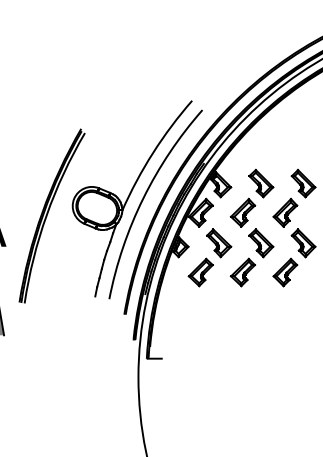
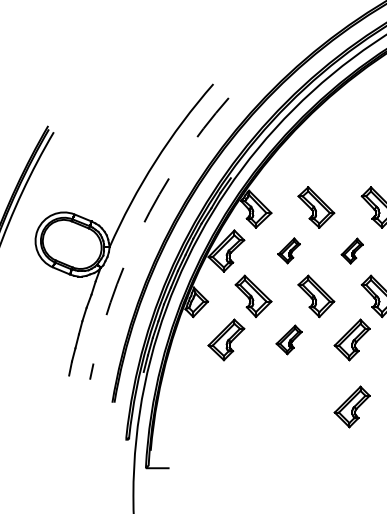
arc: (143, 198) -> (140, 229), solid -> dashed
part: (242, 212) -> (288, 250), size x0.6
part: (285, 212) -> (352, 250), size x0.6
part: (242, 272) -> (288, 339), size x0.7
part: (285, 317) -> (352, 406), added

